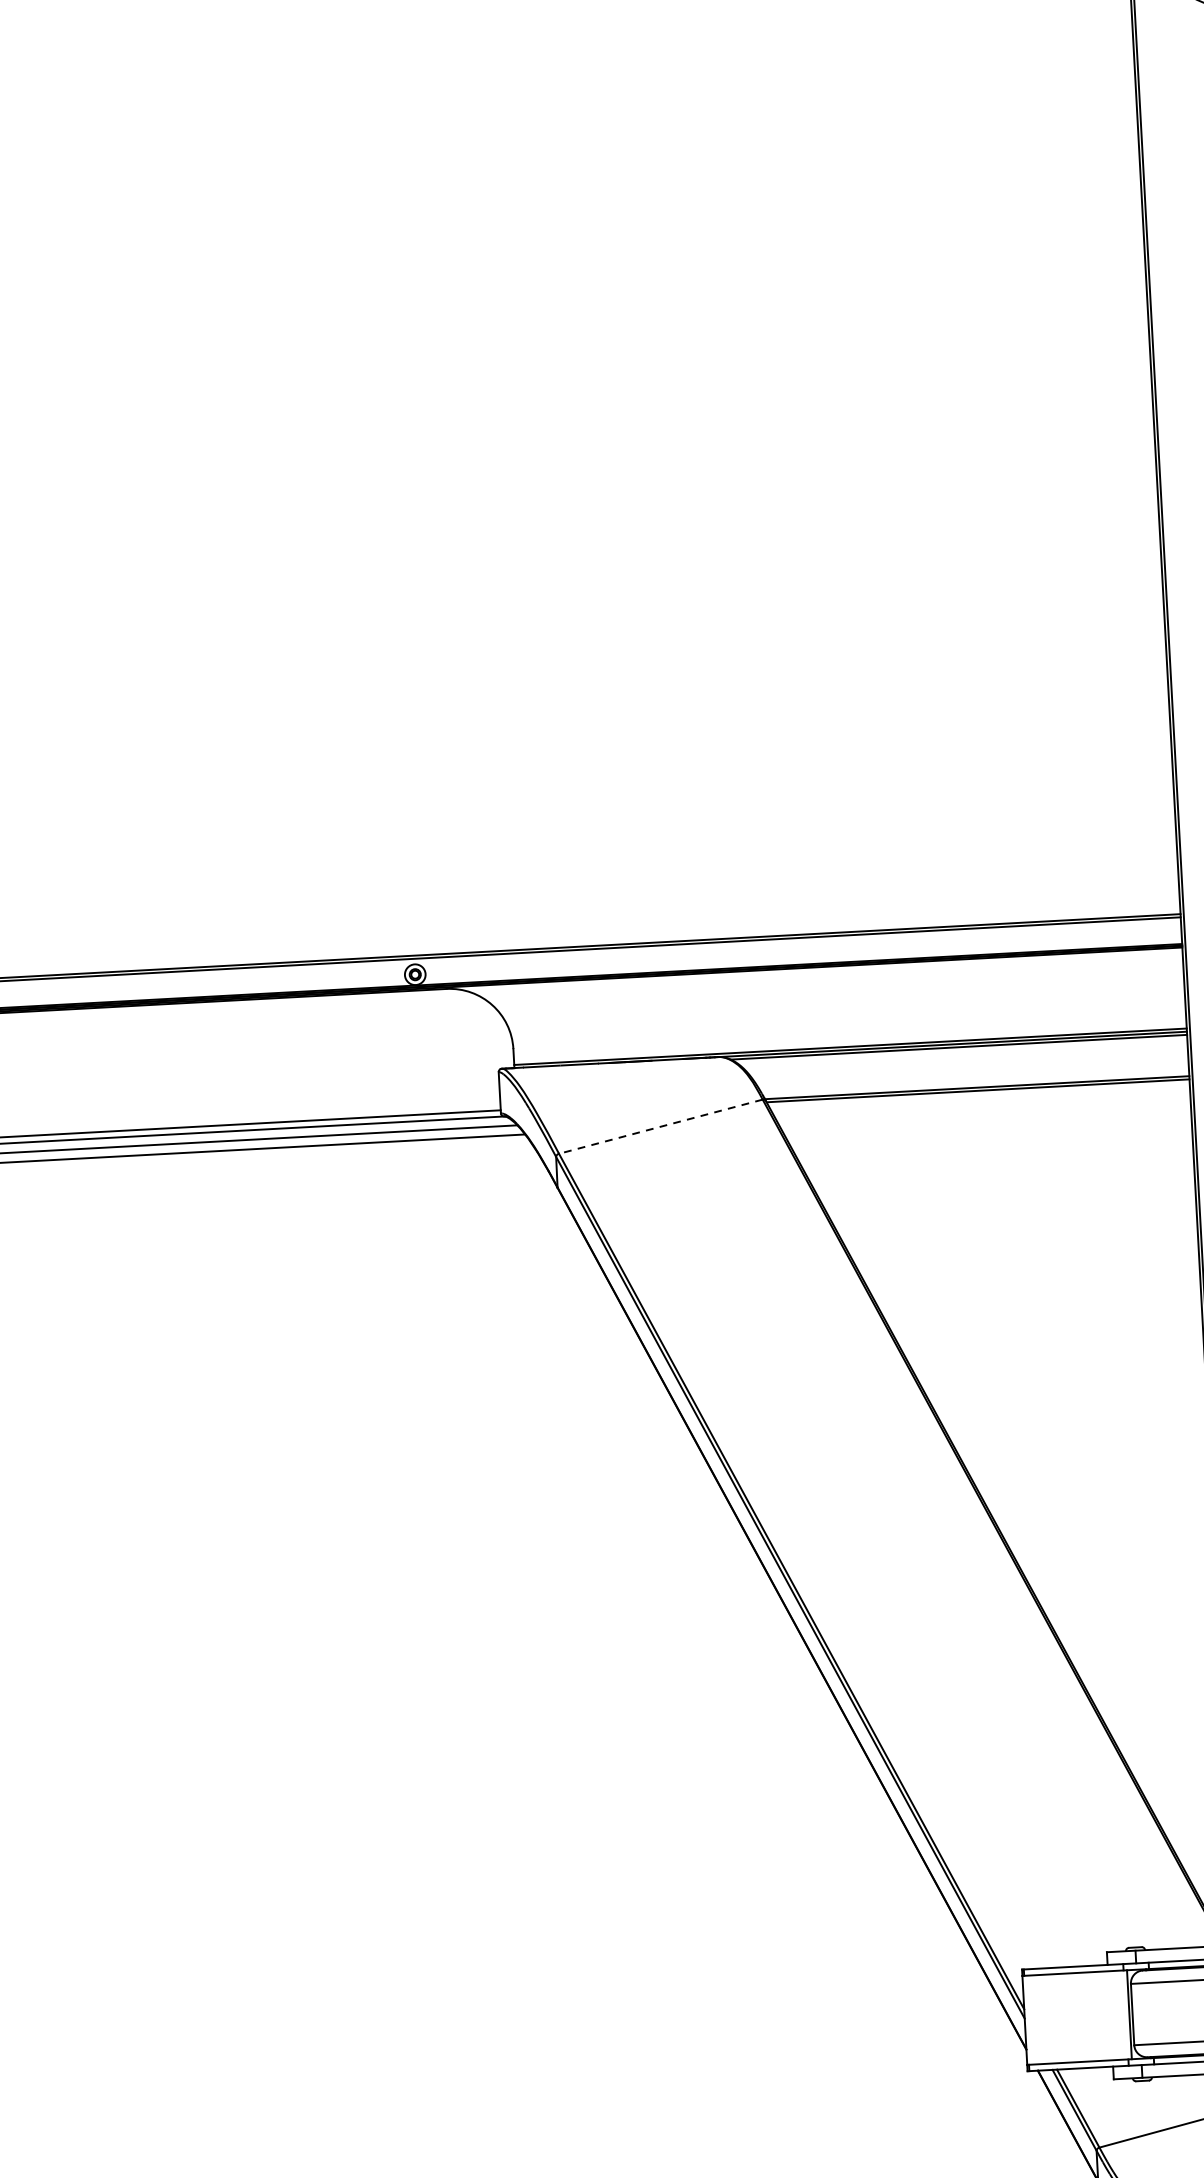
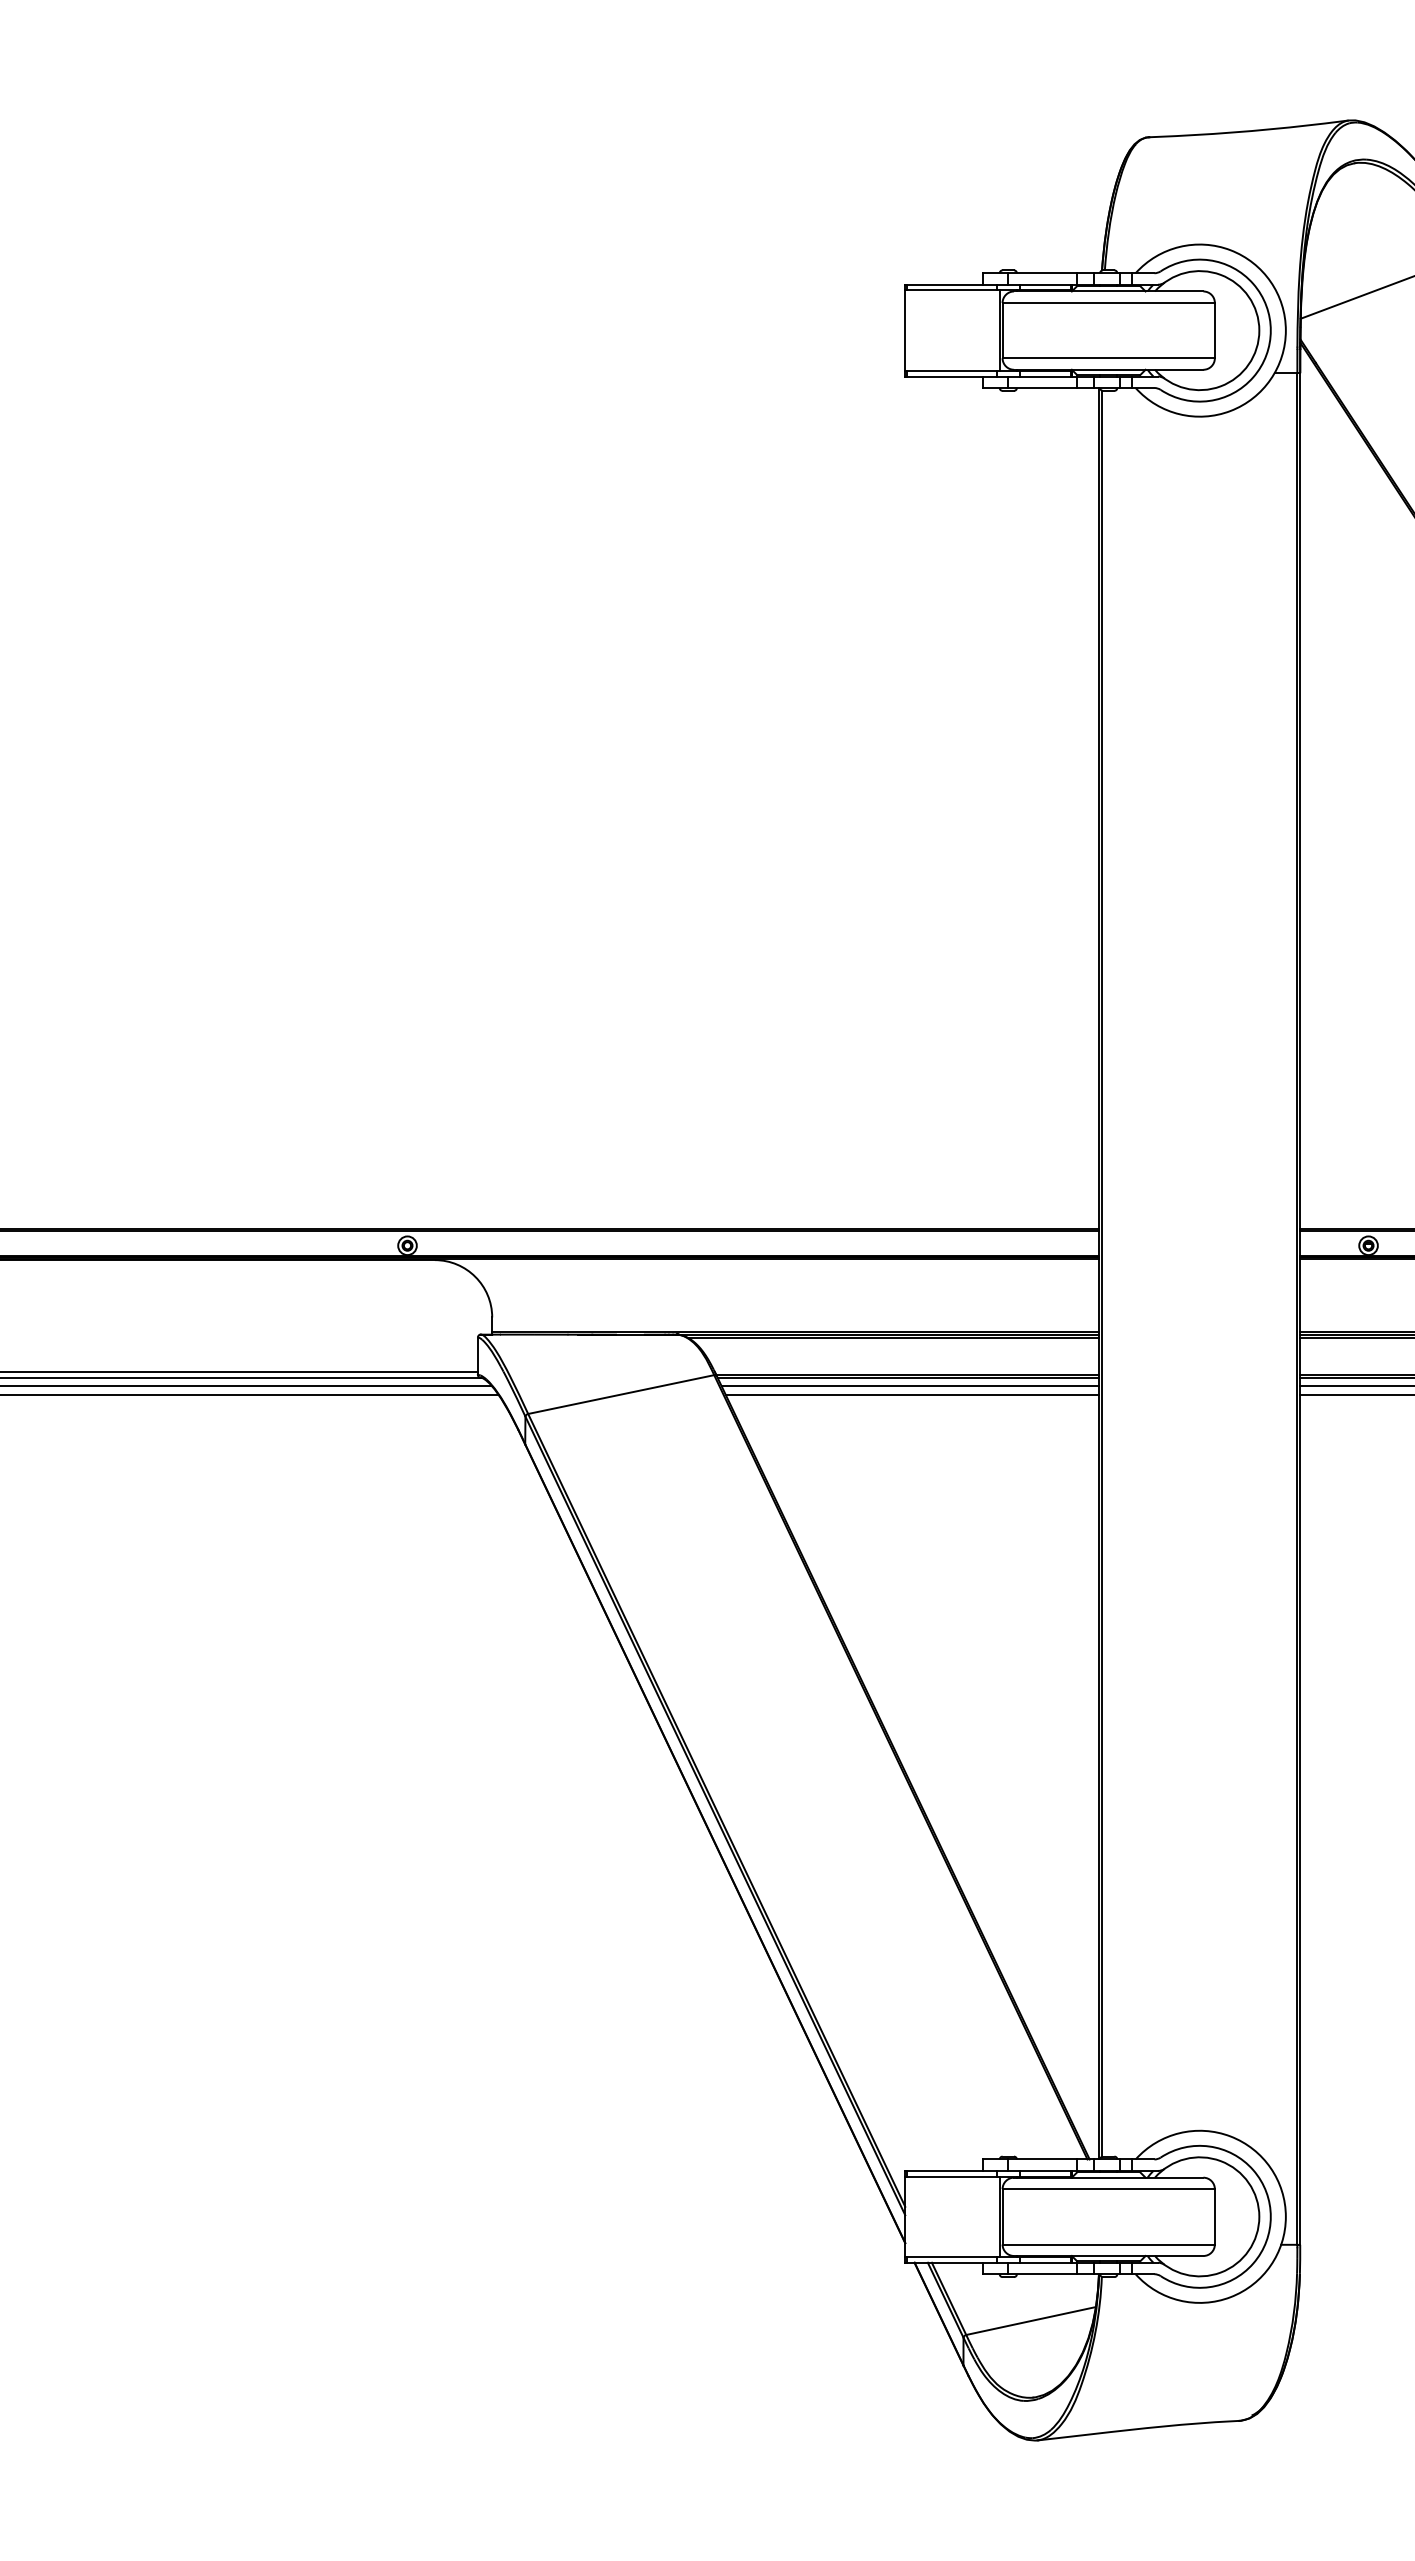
line: (980, 1100) -> (910, 1386), added
line: (983, 1109) -> (912, 1394), added
line: (660, 1126) -> (620, 1394), dashed -> solid

